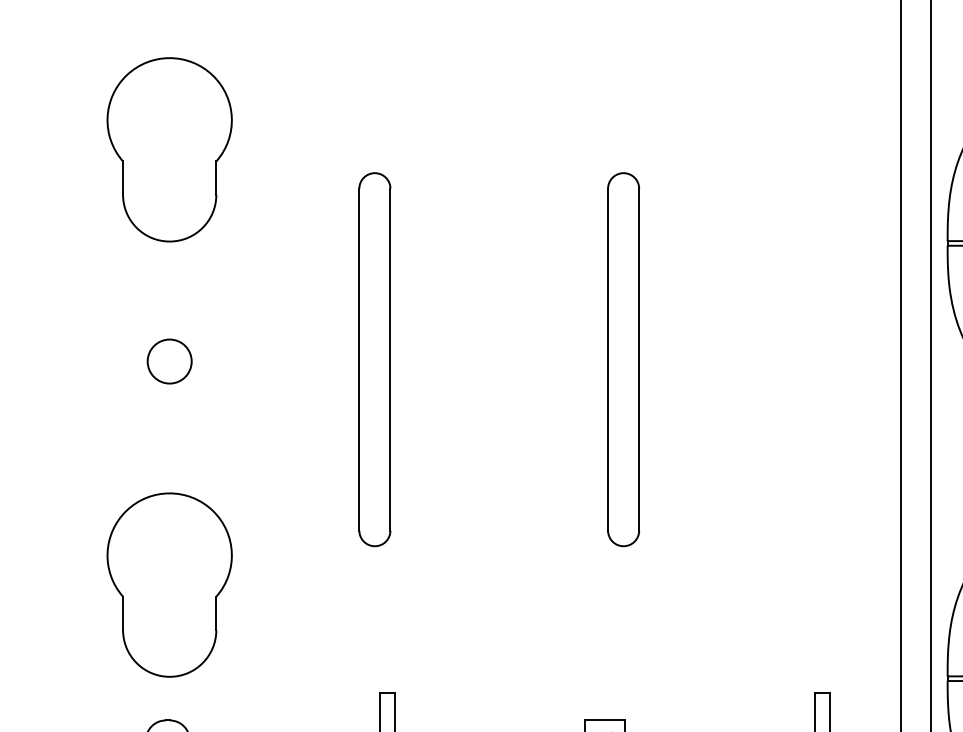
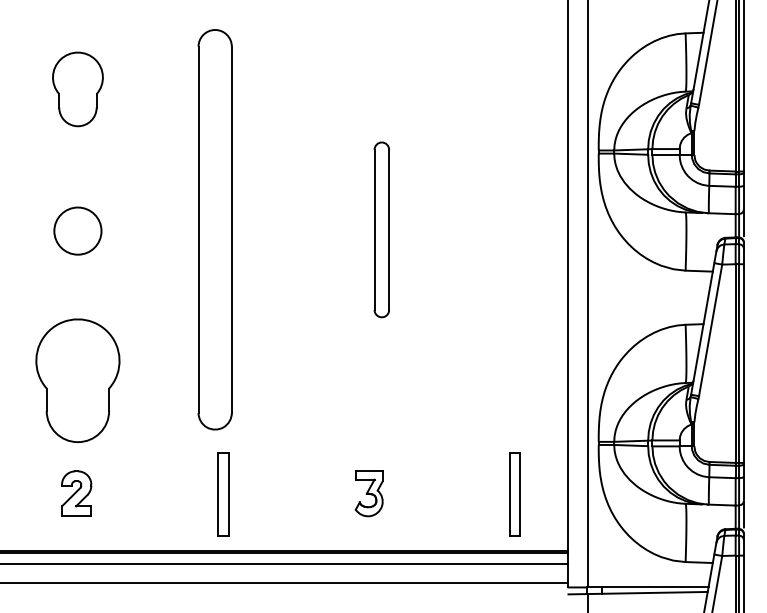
part: (169, 150) -> (77, 89), size x0.6
part: (375, 359) -> (215, 229), size x1.6
part: (623, 359) -> (381, 229), size x0.7
circle: (169, 360) -> (77, 230), size x1.6

